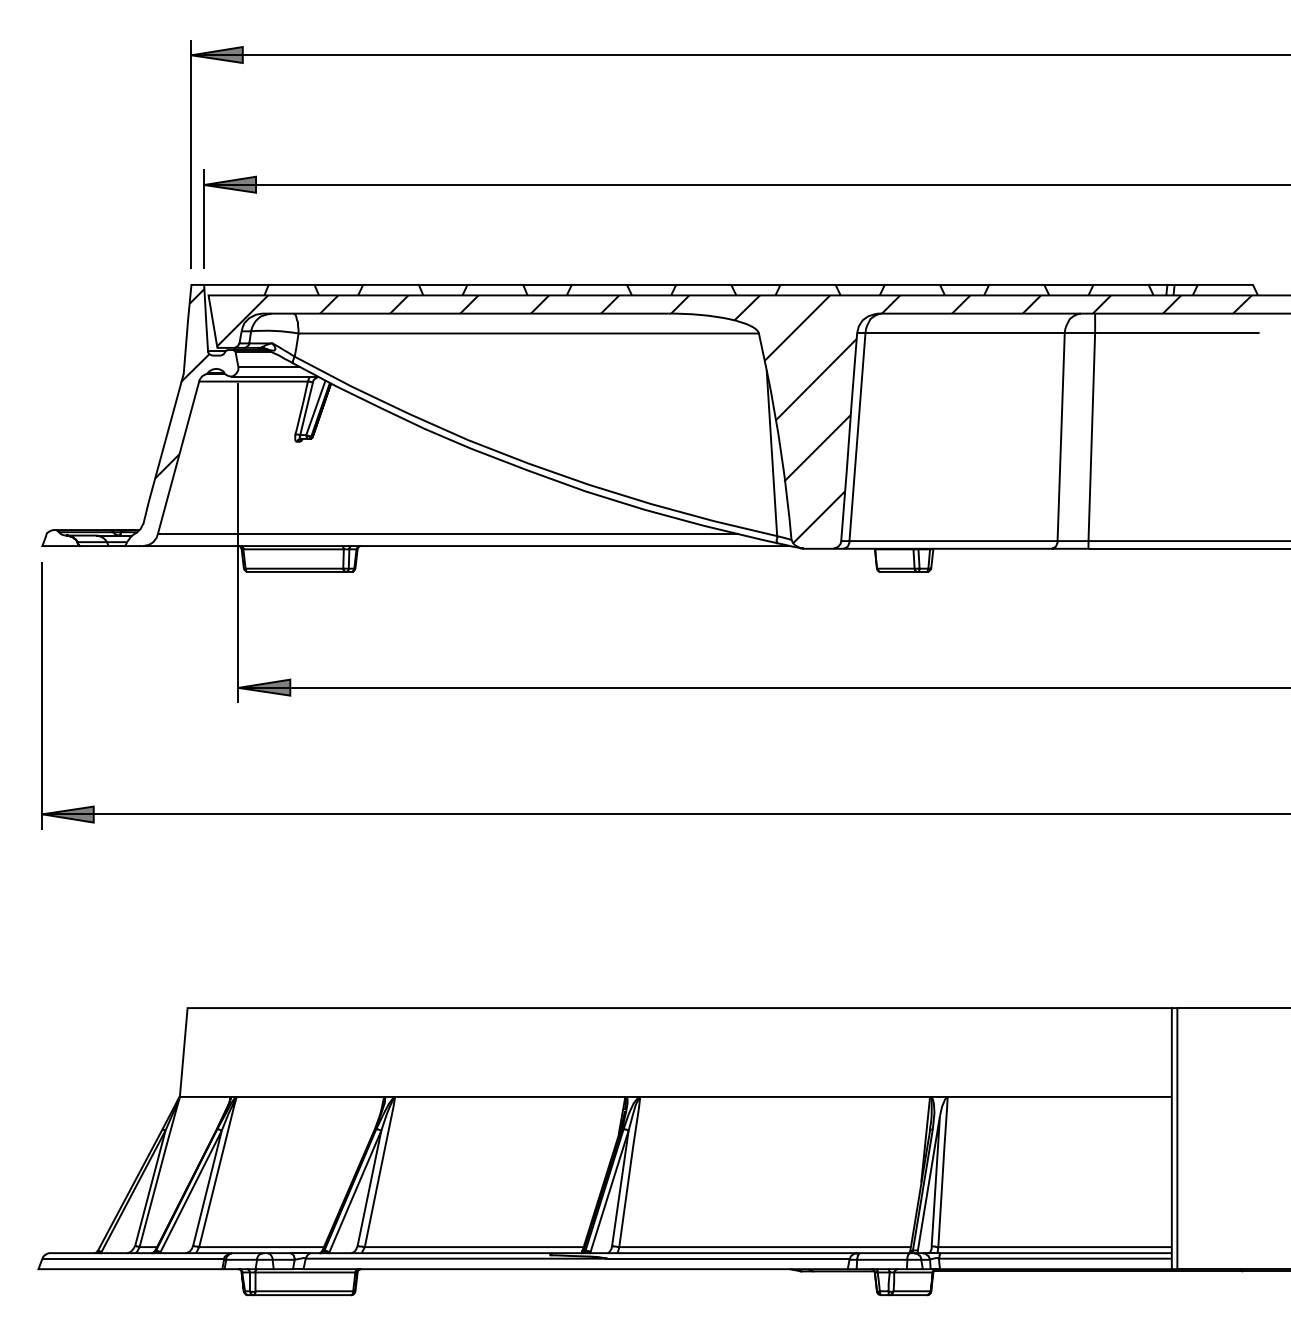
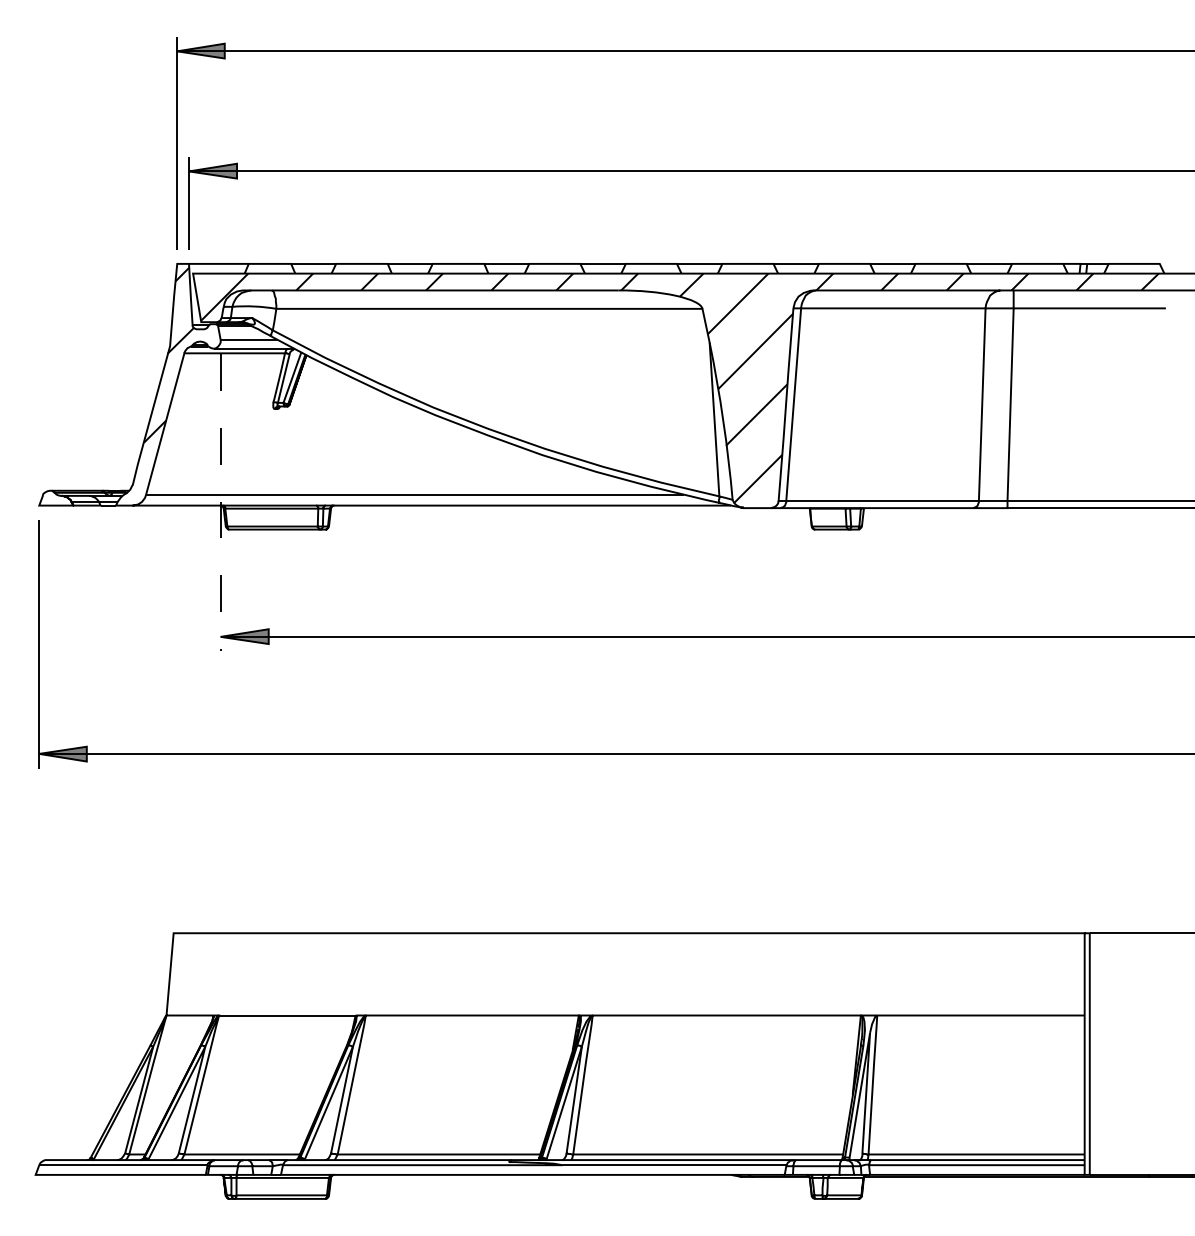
line: (238, 543) -> (220, 503), solid -> dashed

